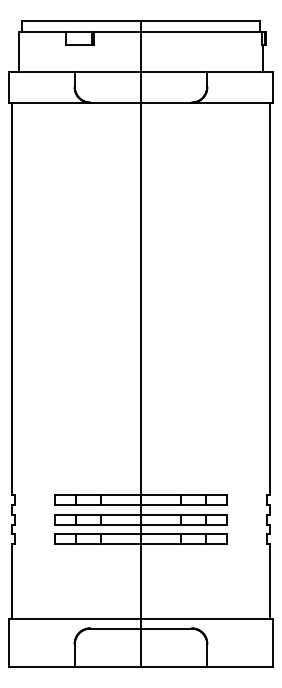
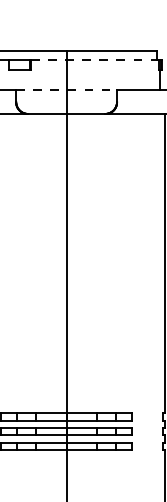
line: (177, 32) -> (94, 60), solid -> dashed
line: (141, 71) -> (67, 90), solid -> dashed

